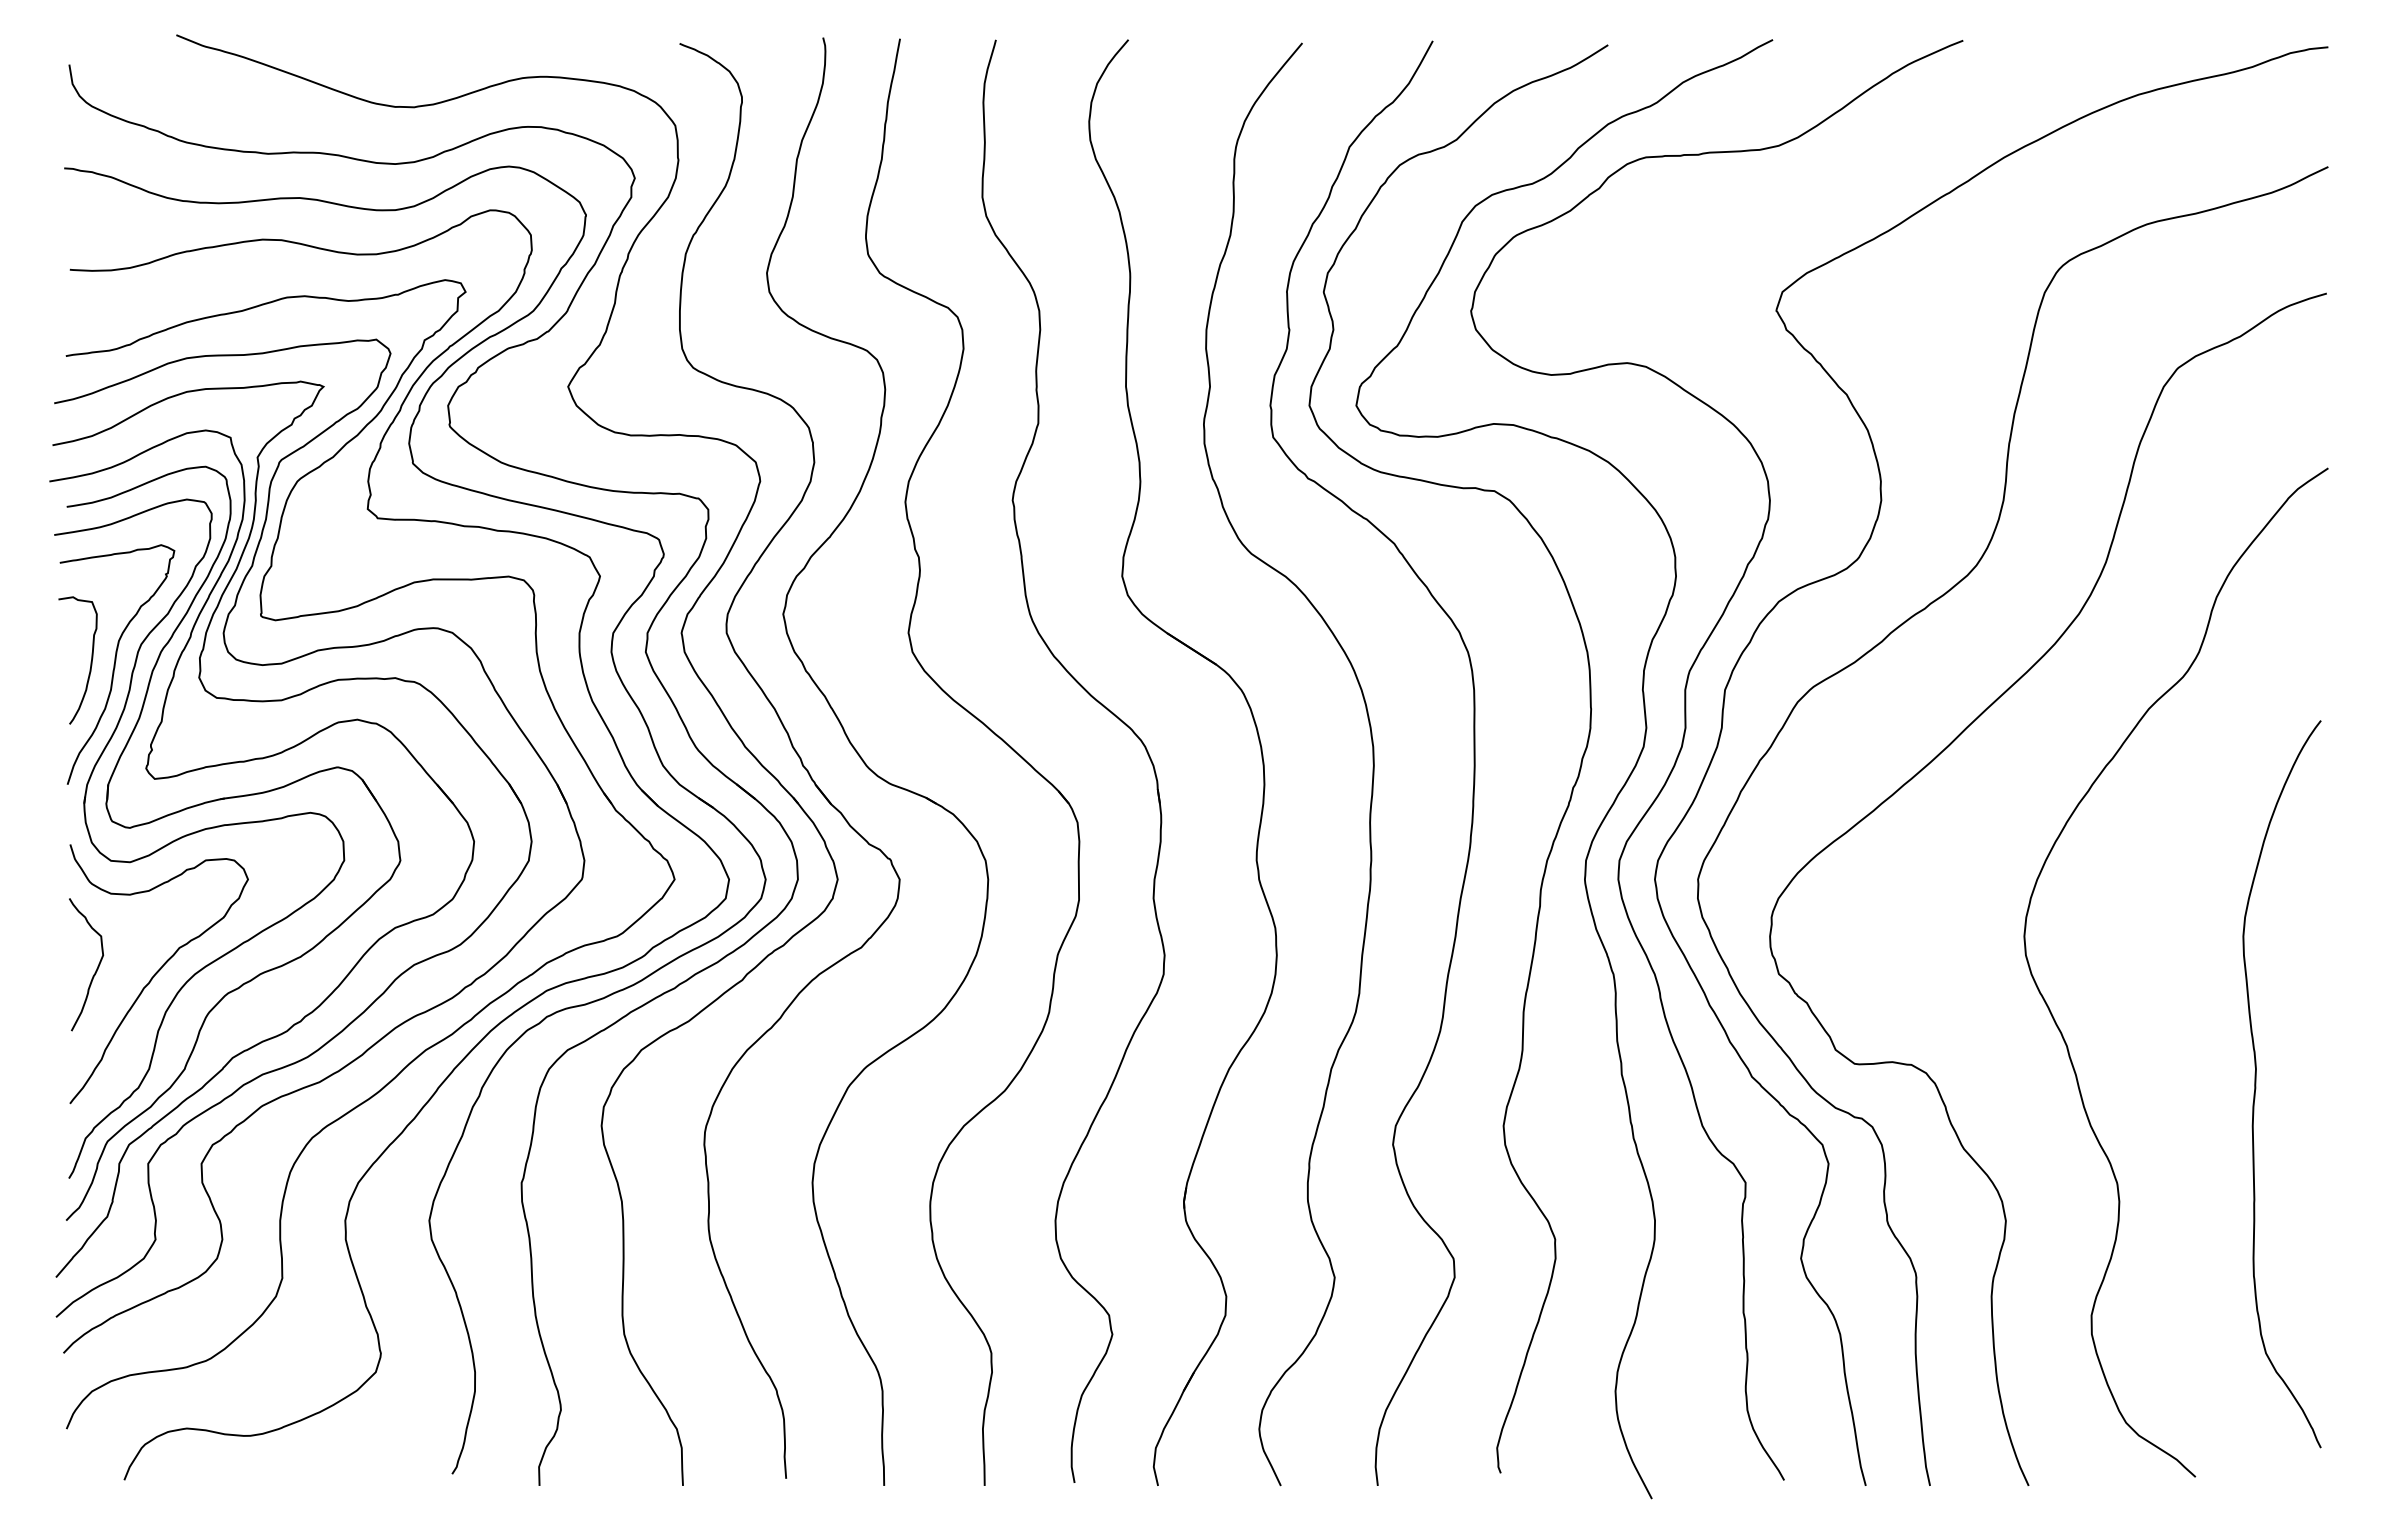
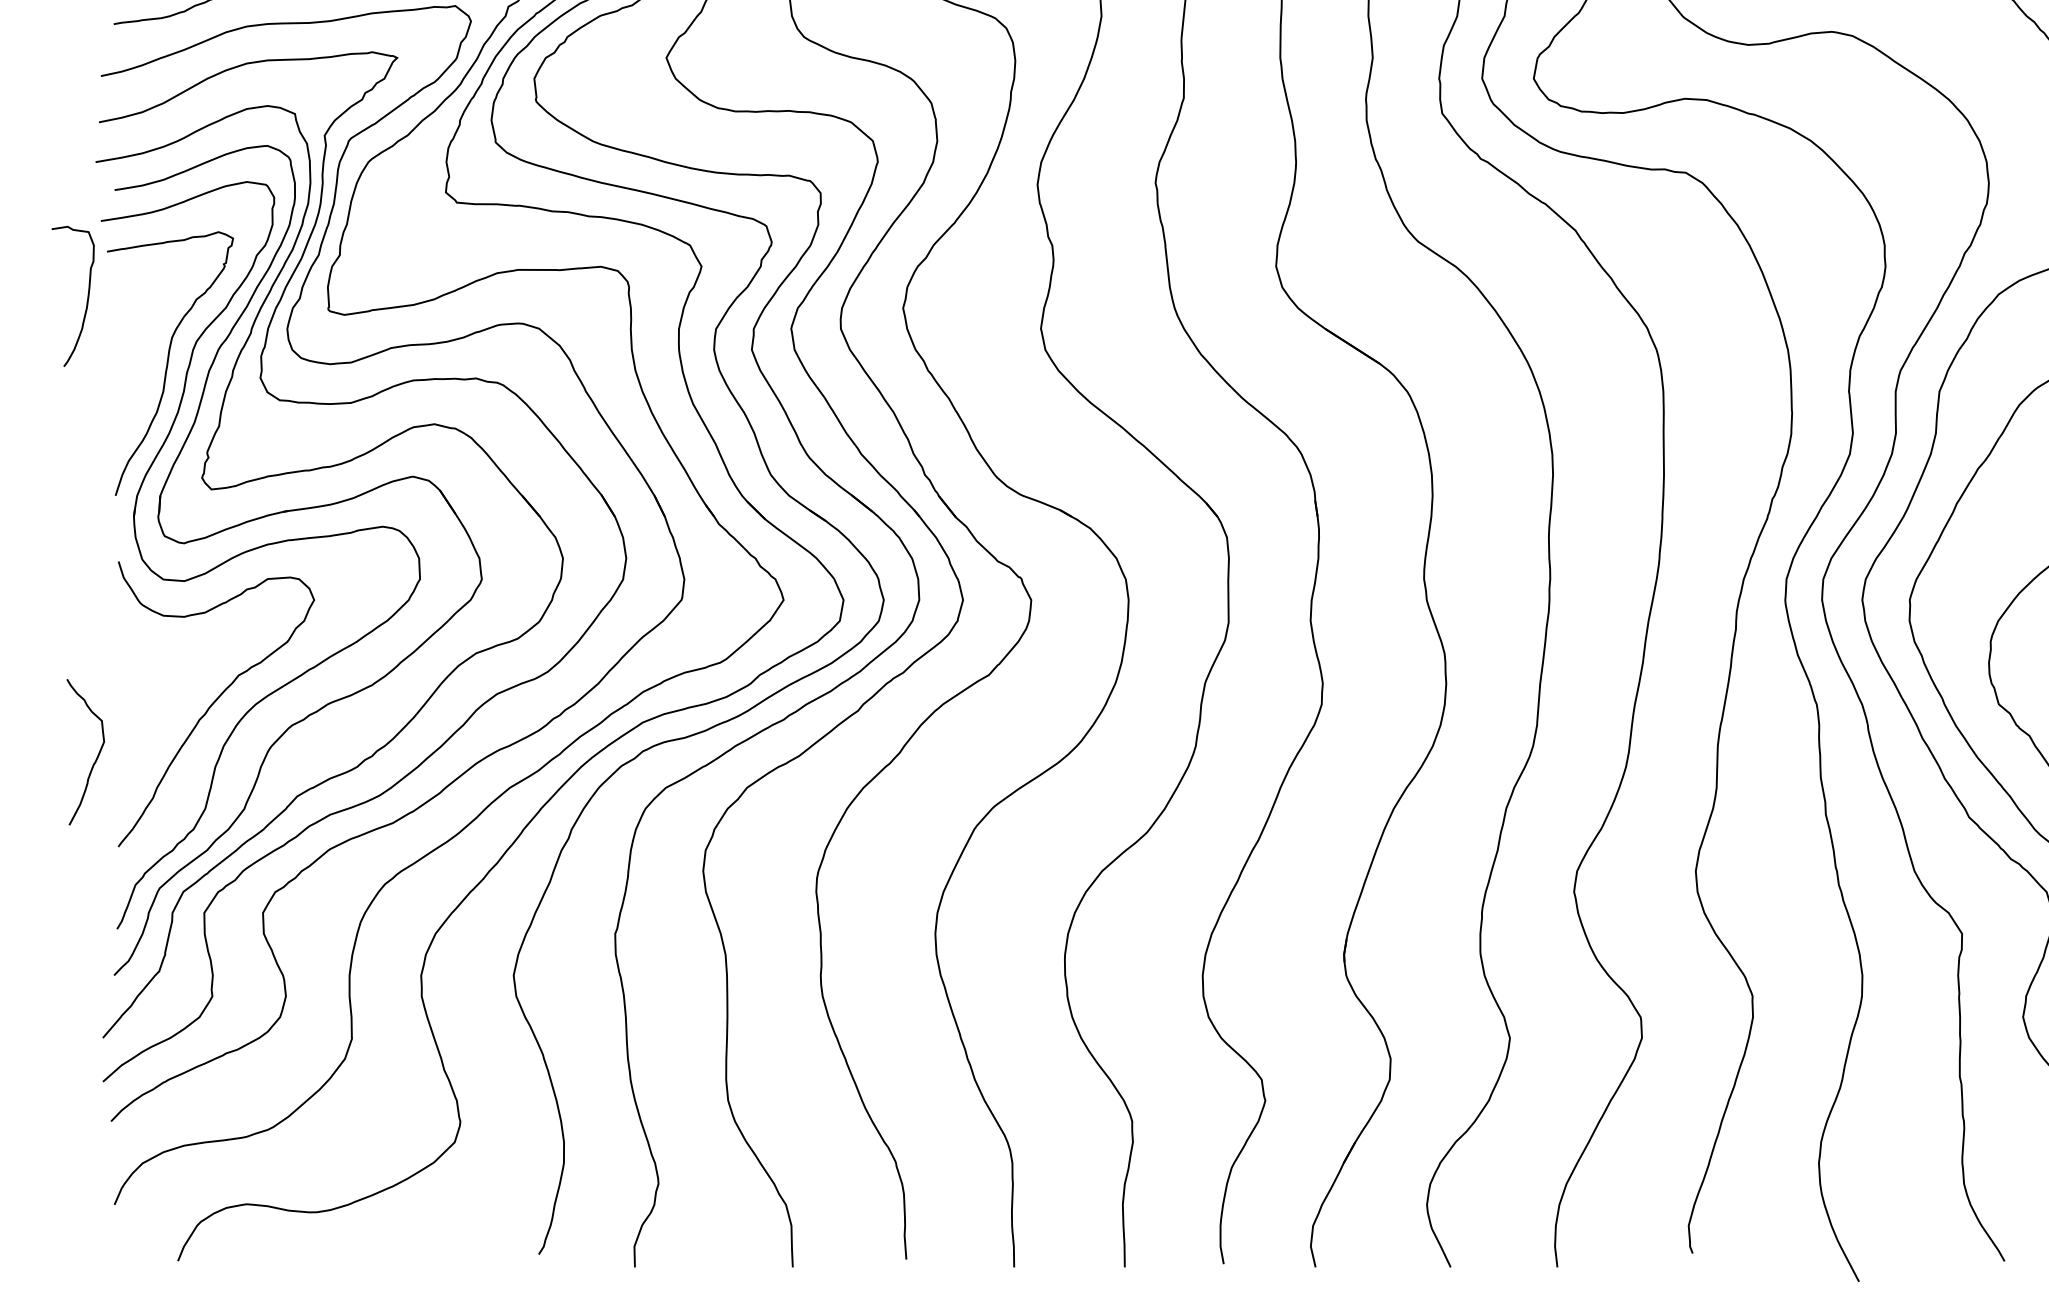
curve: (90, 661) -> (86, 297), moved
curve: (96, 968) -> (96, 756), moved

